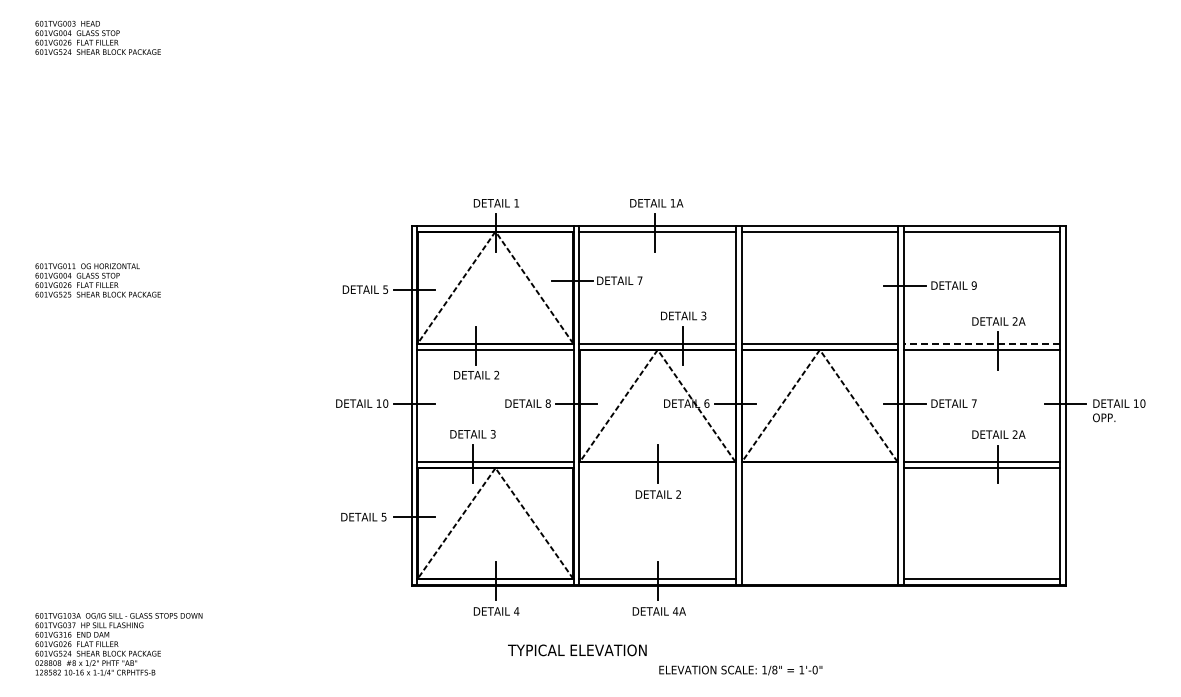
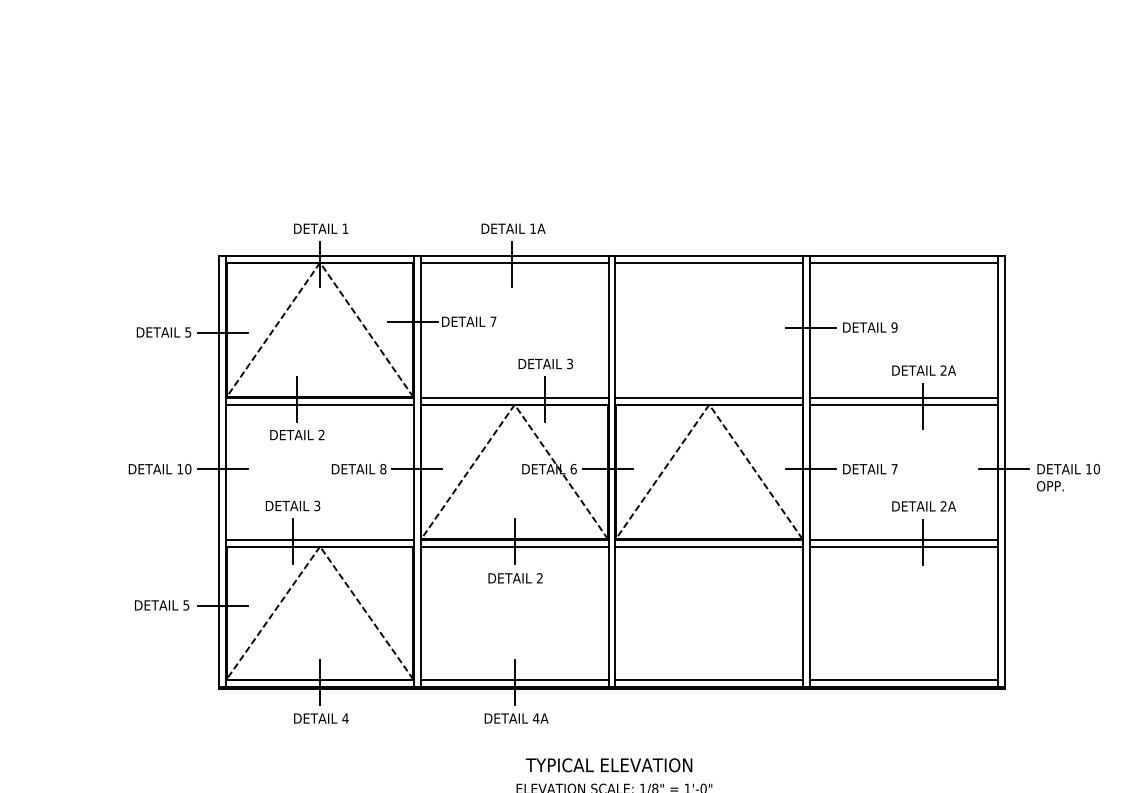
line: (981, 344) -> (903, 398), dashed -> solid
line: (657, 468) -> (514, 547), added
line: (819, 468) -> (708, 547), added
line: (819, 579) -> (708, 680), added
text: (577, 650) -> (609, 765), moved

